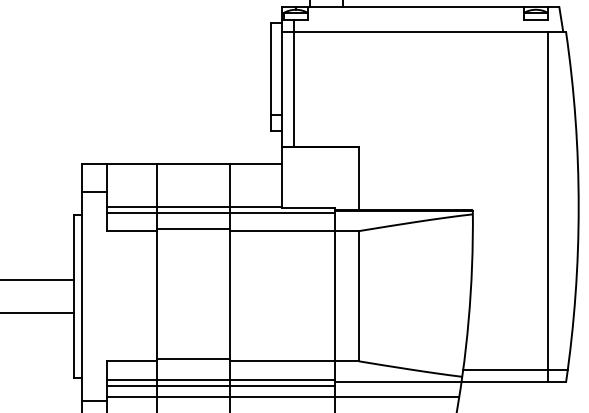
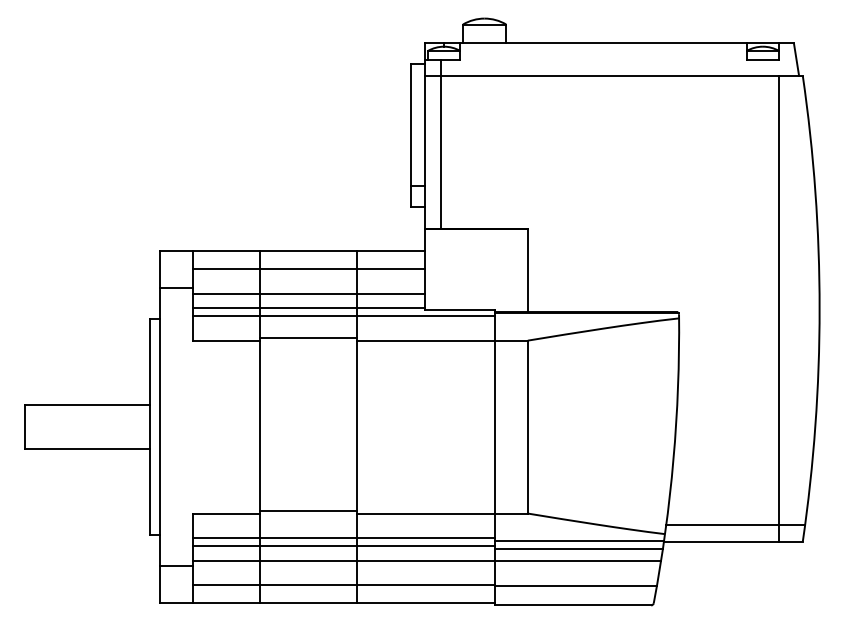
line: (193, 177) -> (308, 269), added
line: (193, 195) -> (308, 293), added
line: (397, 387) -> (578, 548), added

